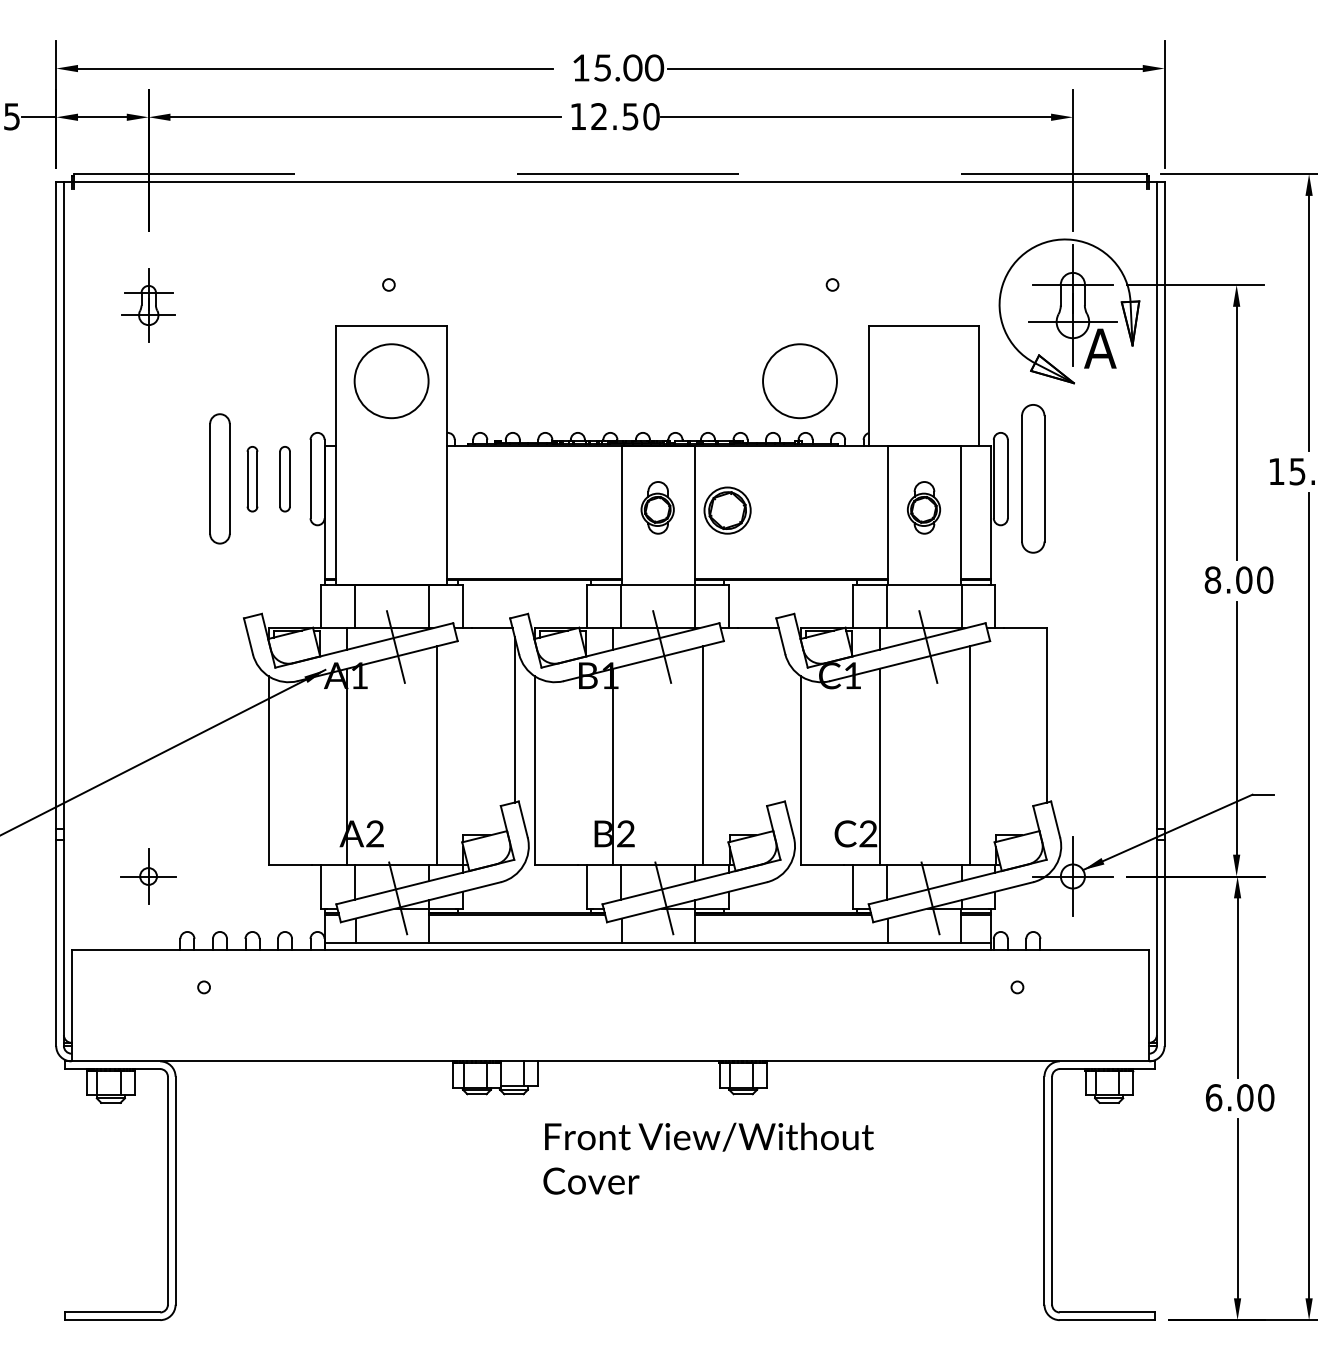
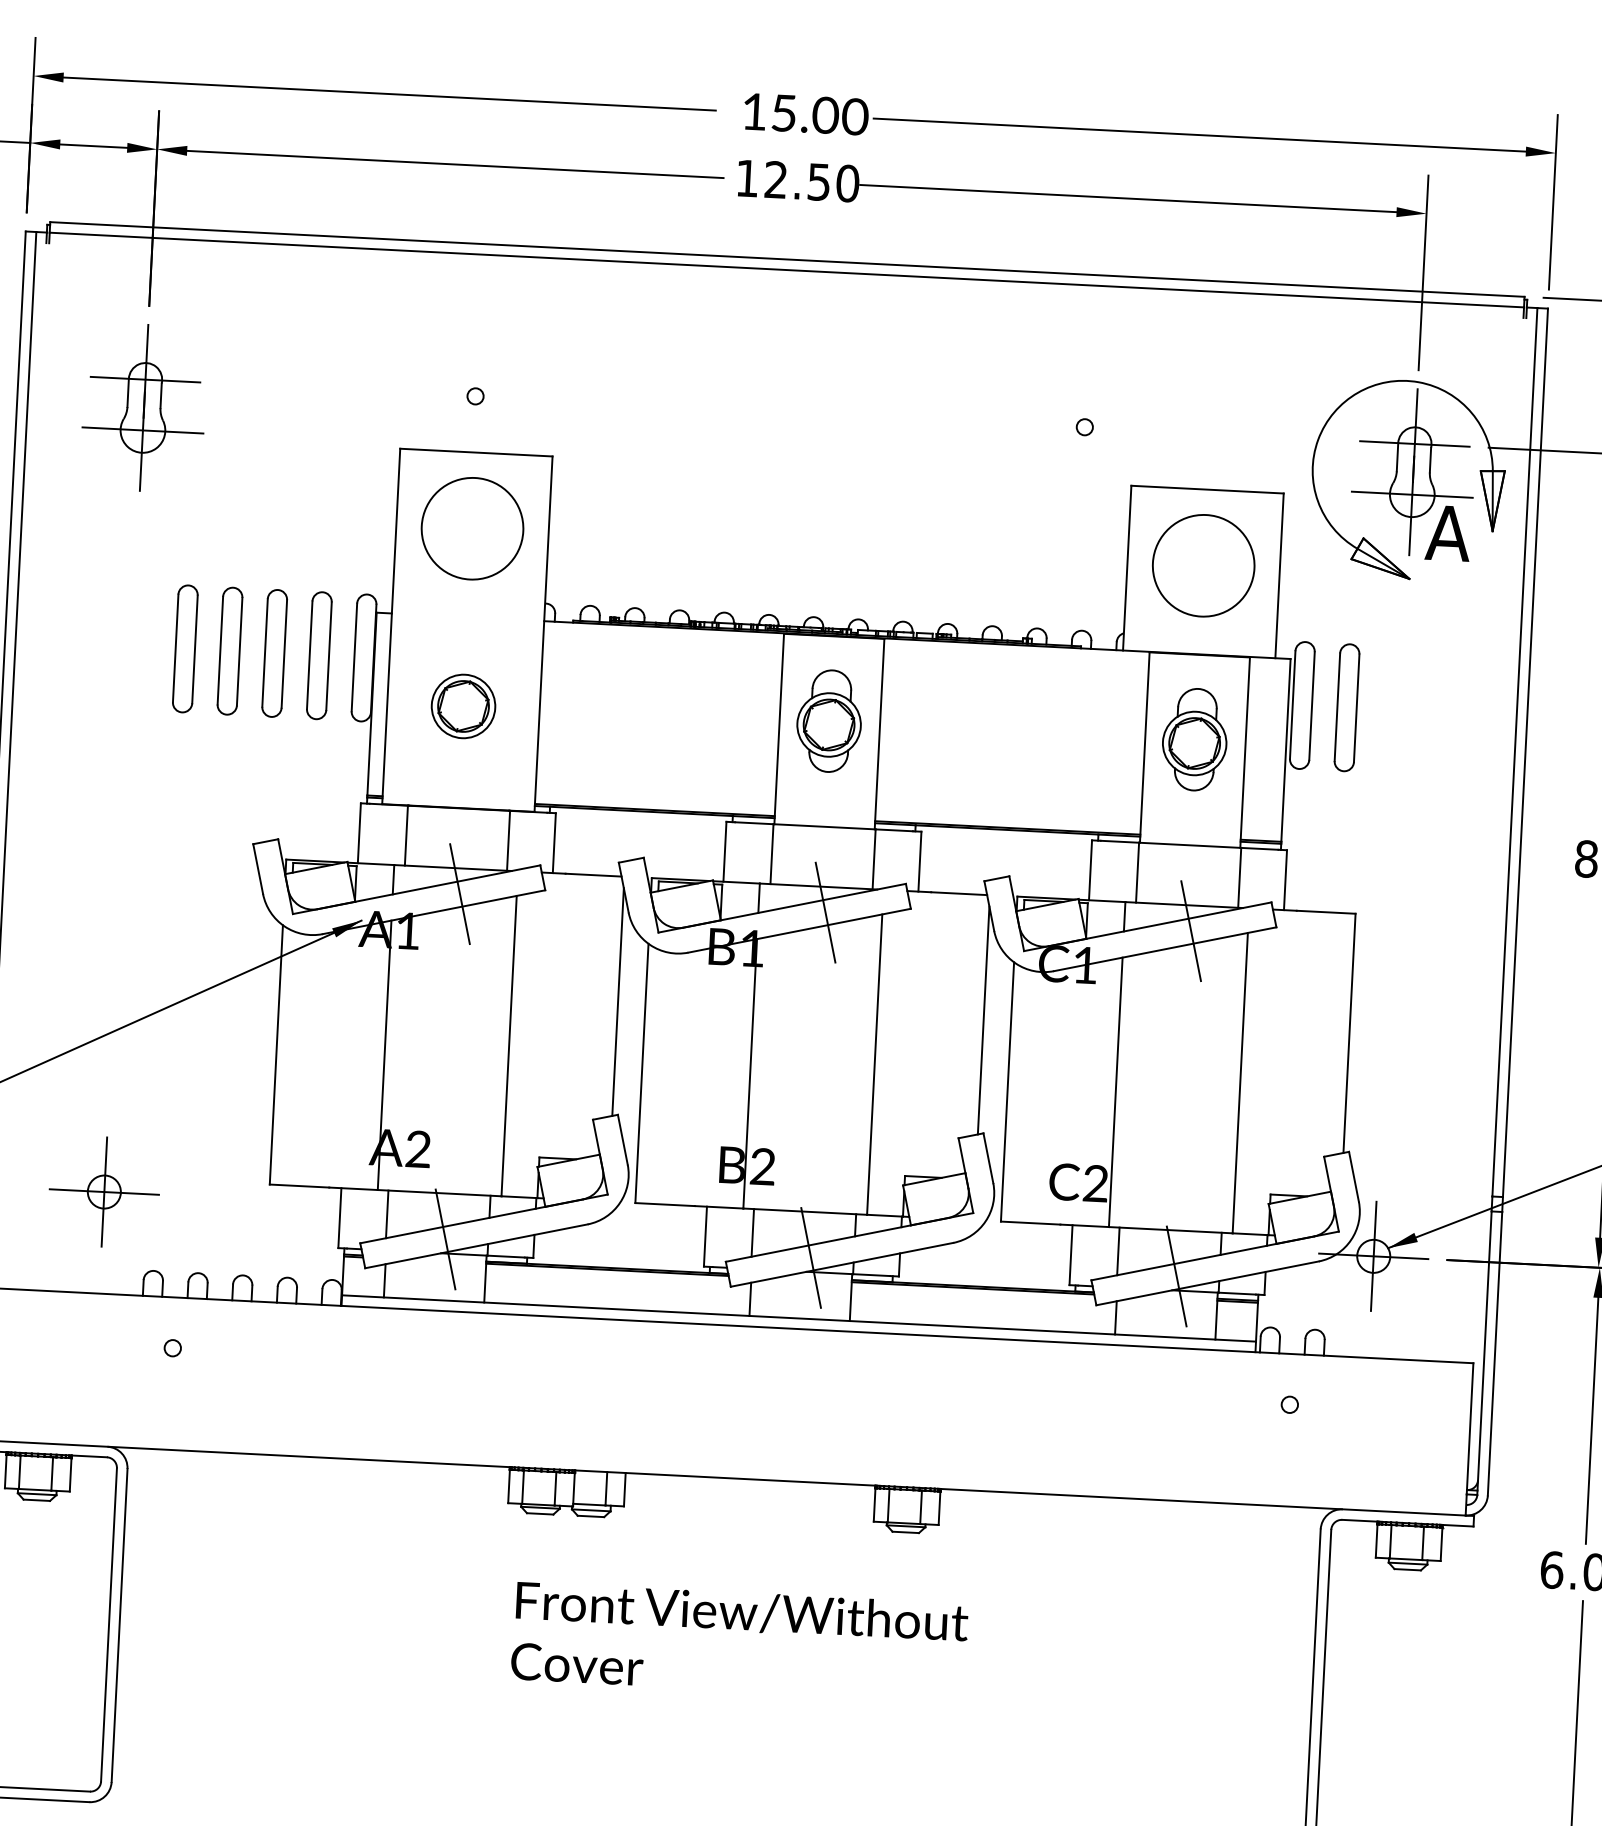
line: (610, 174) -> (787, 260), dashed -> solid
part: (148, 305) -> (143, 407), size x1.67
circle: (799, 381) -> (1202, 566), moved
part: (187, 479) -> (185, 649), added
part: (219, 479) -> (229, 651), size x0.71
part: (252, 479) -> (274, 654), size x1.43
part: (284, 479) -> (318, 656), size x1.43
part: (1033, 479) -> (1347, 708), size x0.62
part: (657, 507) -> (828, 720), size x1.43
part: (923, 507) -> (1194, 739), size x1.43
part: (727, 510) -> (463, 706), moved
line: (780, 719) -> (983, 1020), added
part: (148, 876) -> (104, 1192), size x1.43
text: (708, 1158) -> (739, 1641), moved

